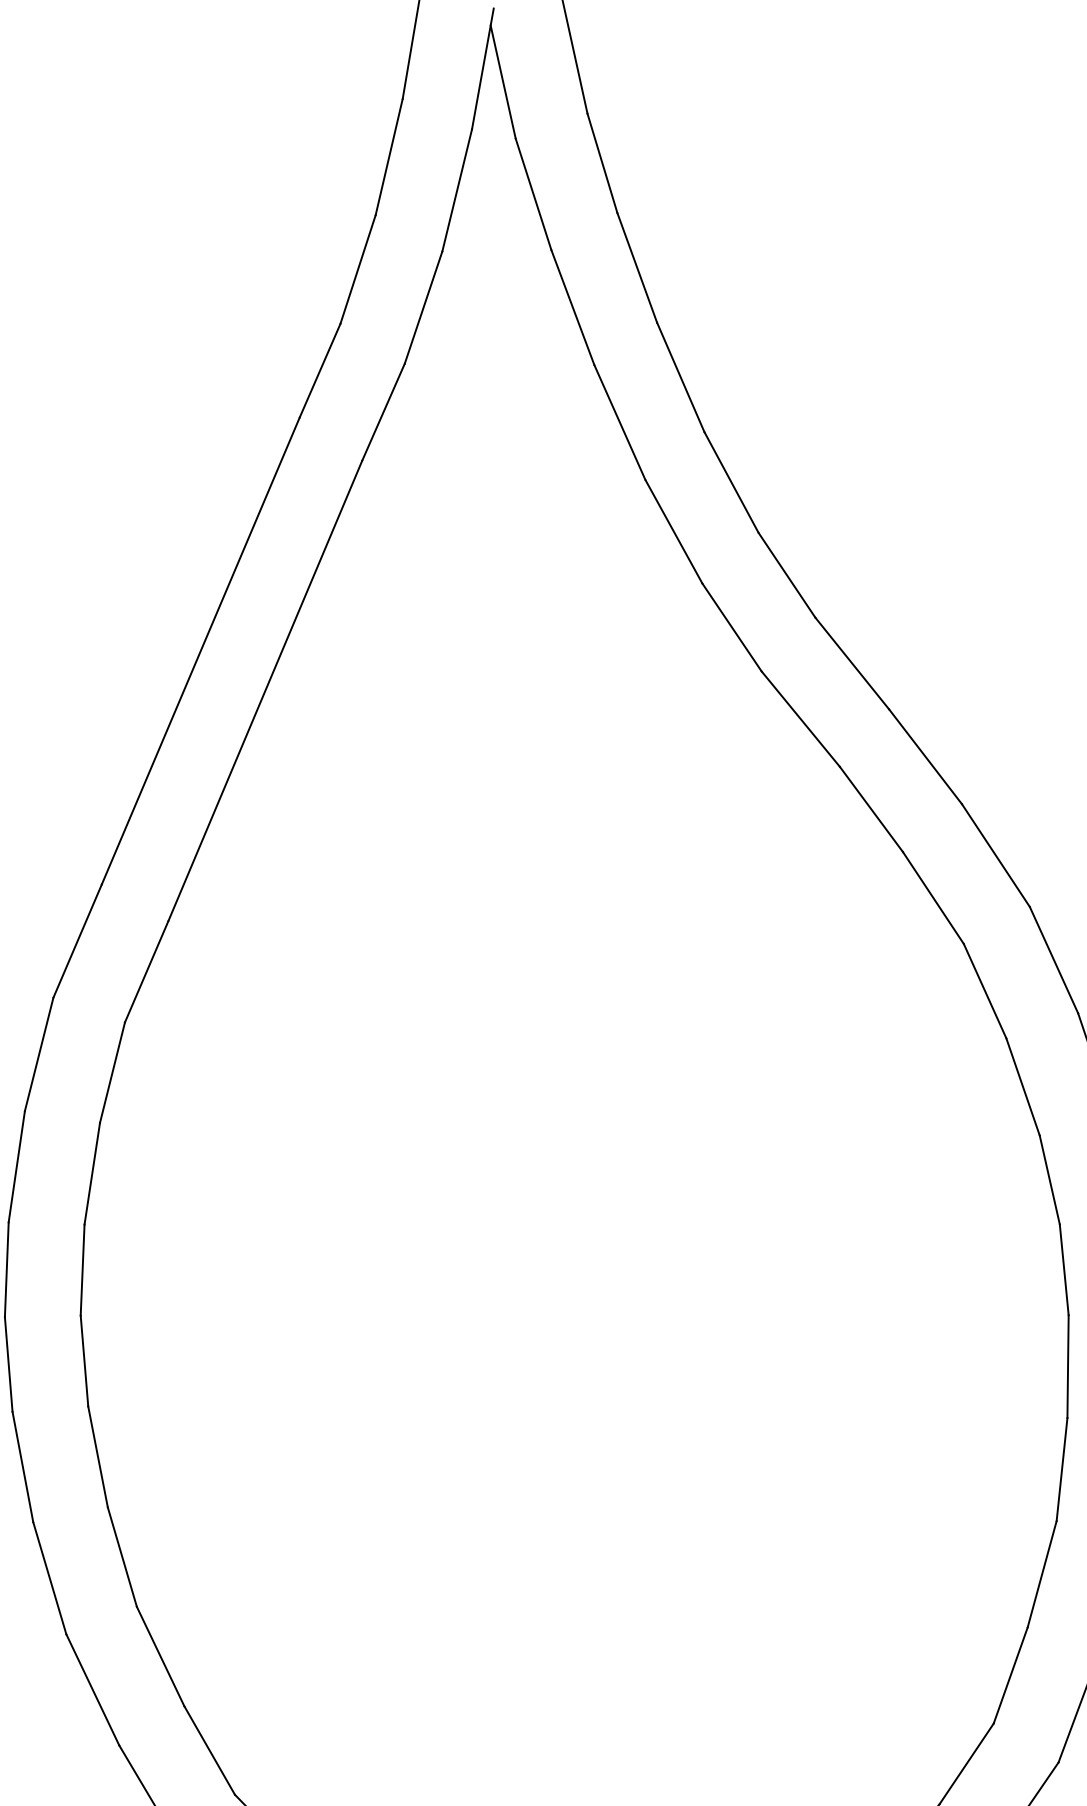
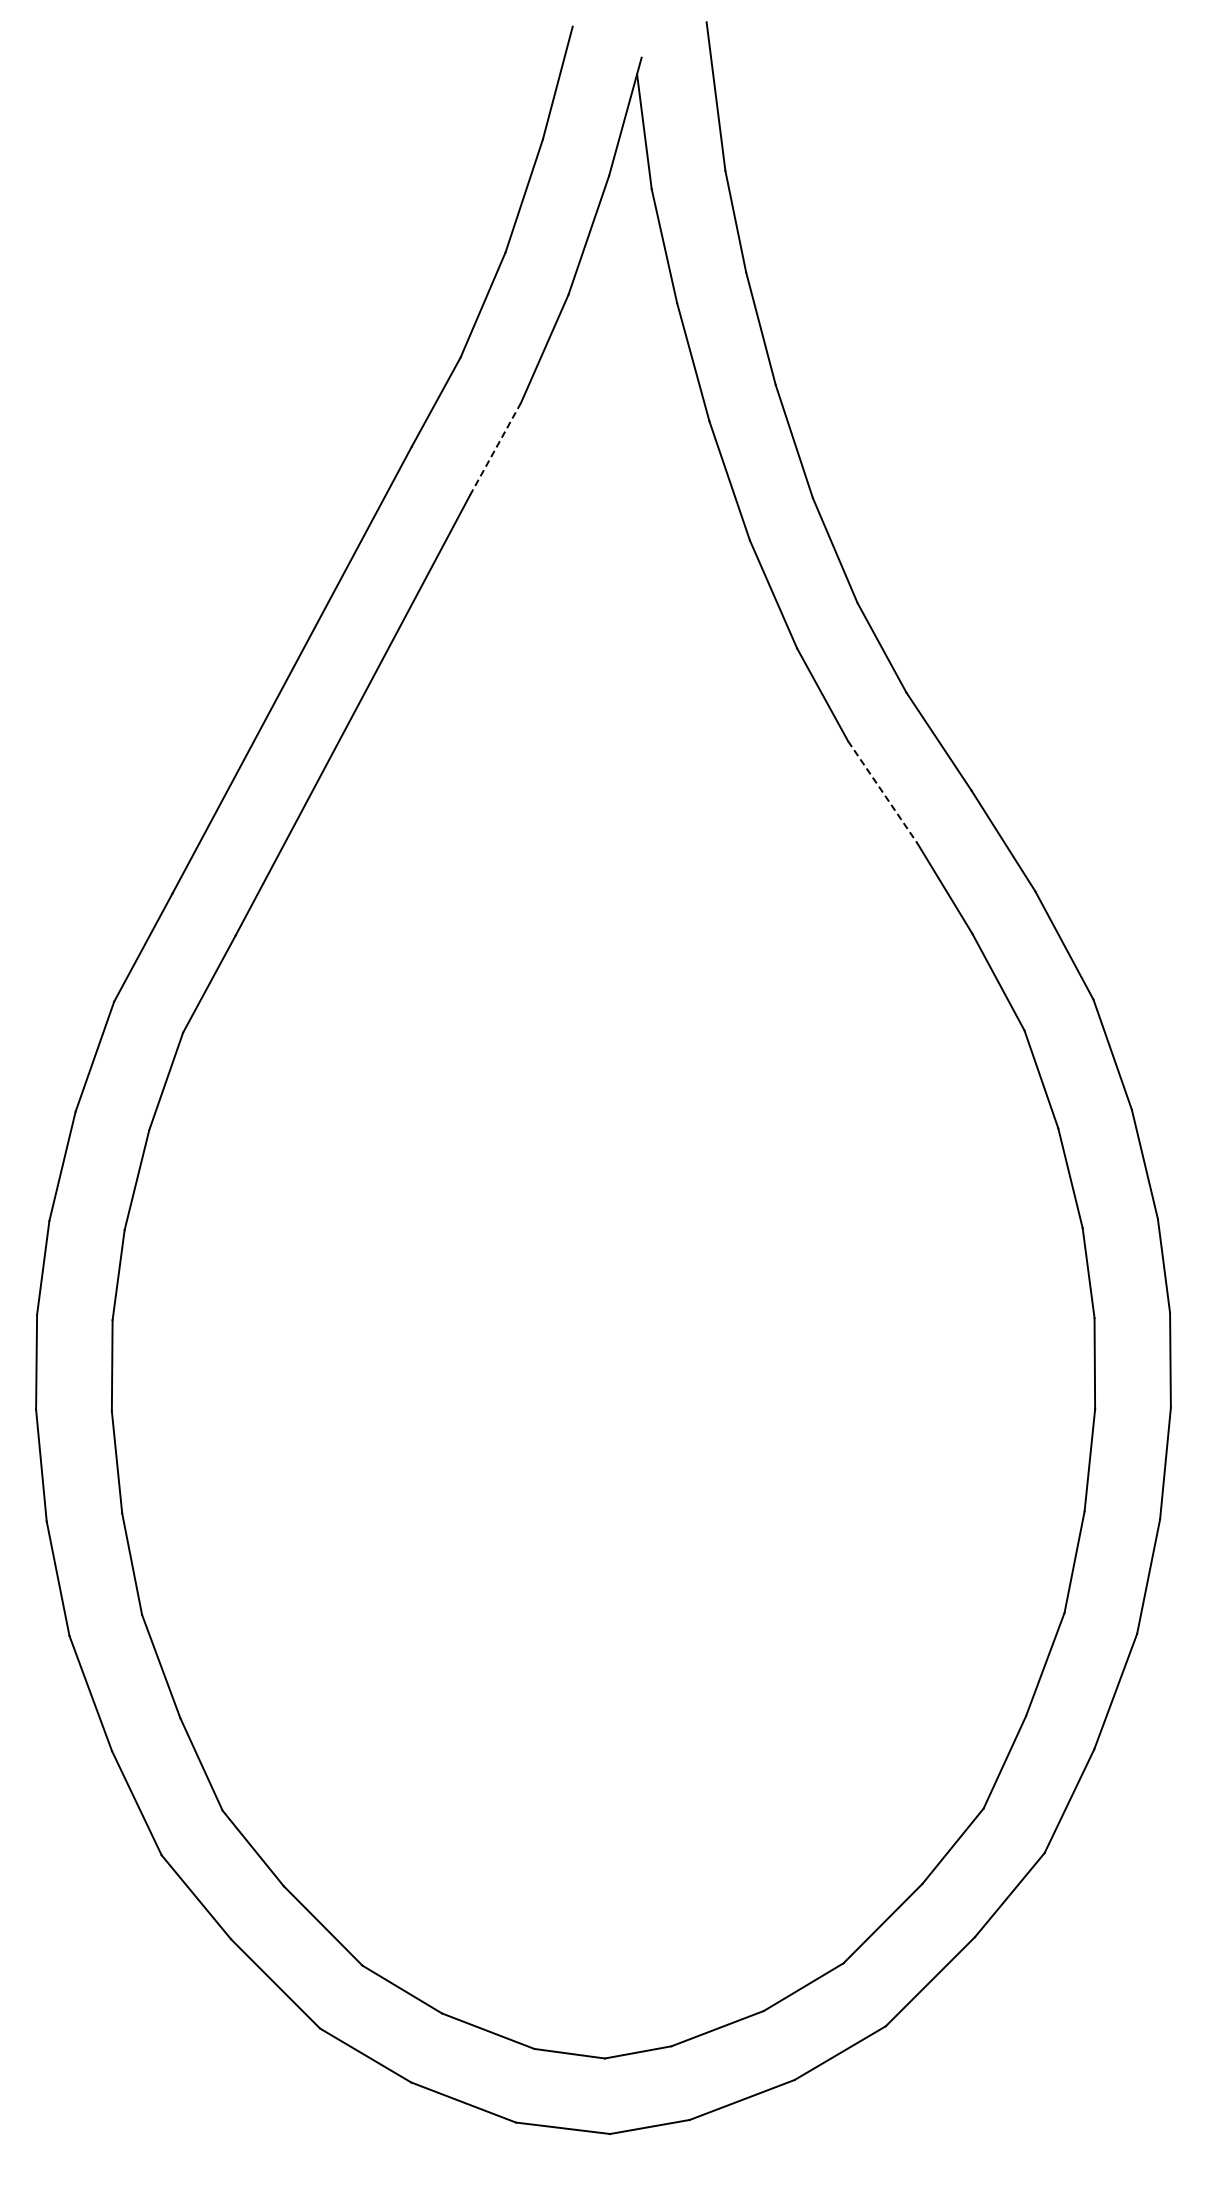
line: (383, 412) -> (495, 449), solid -> dashed
line: (800, 719) -> (882, 792), solid -> dashed

